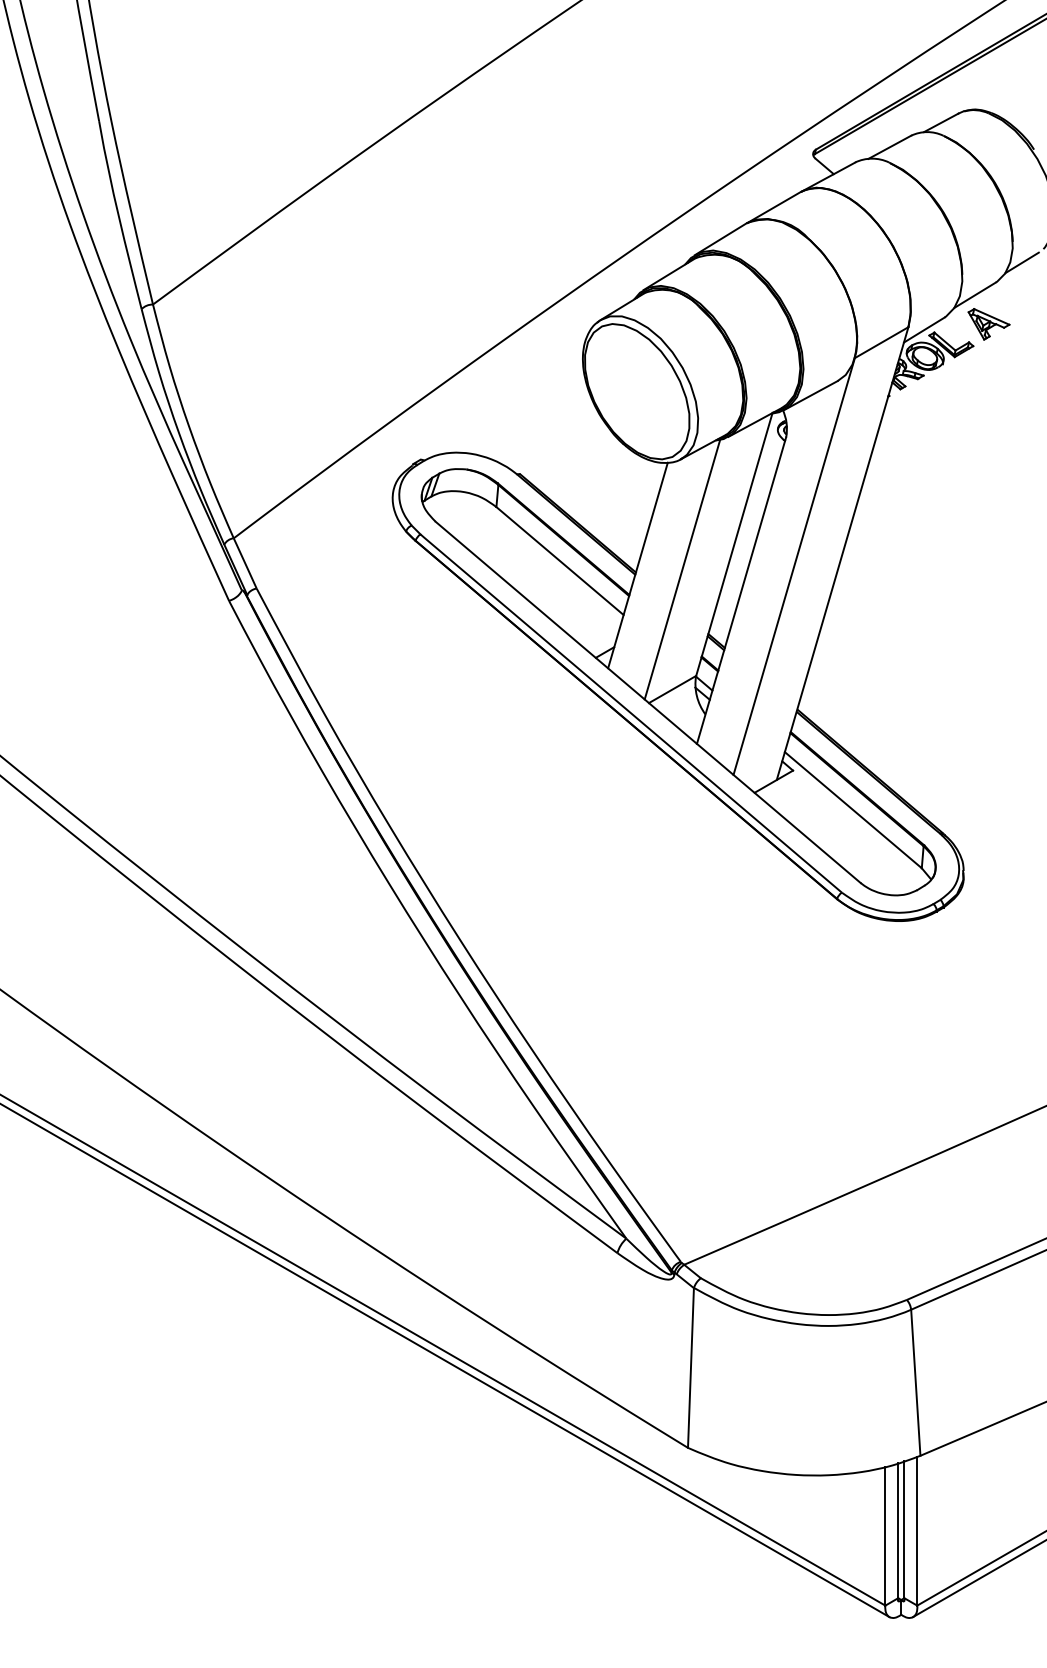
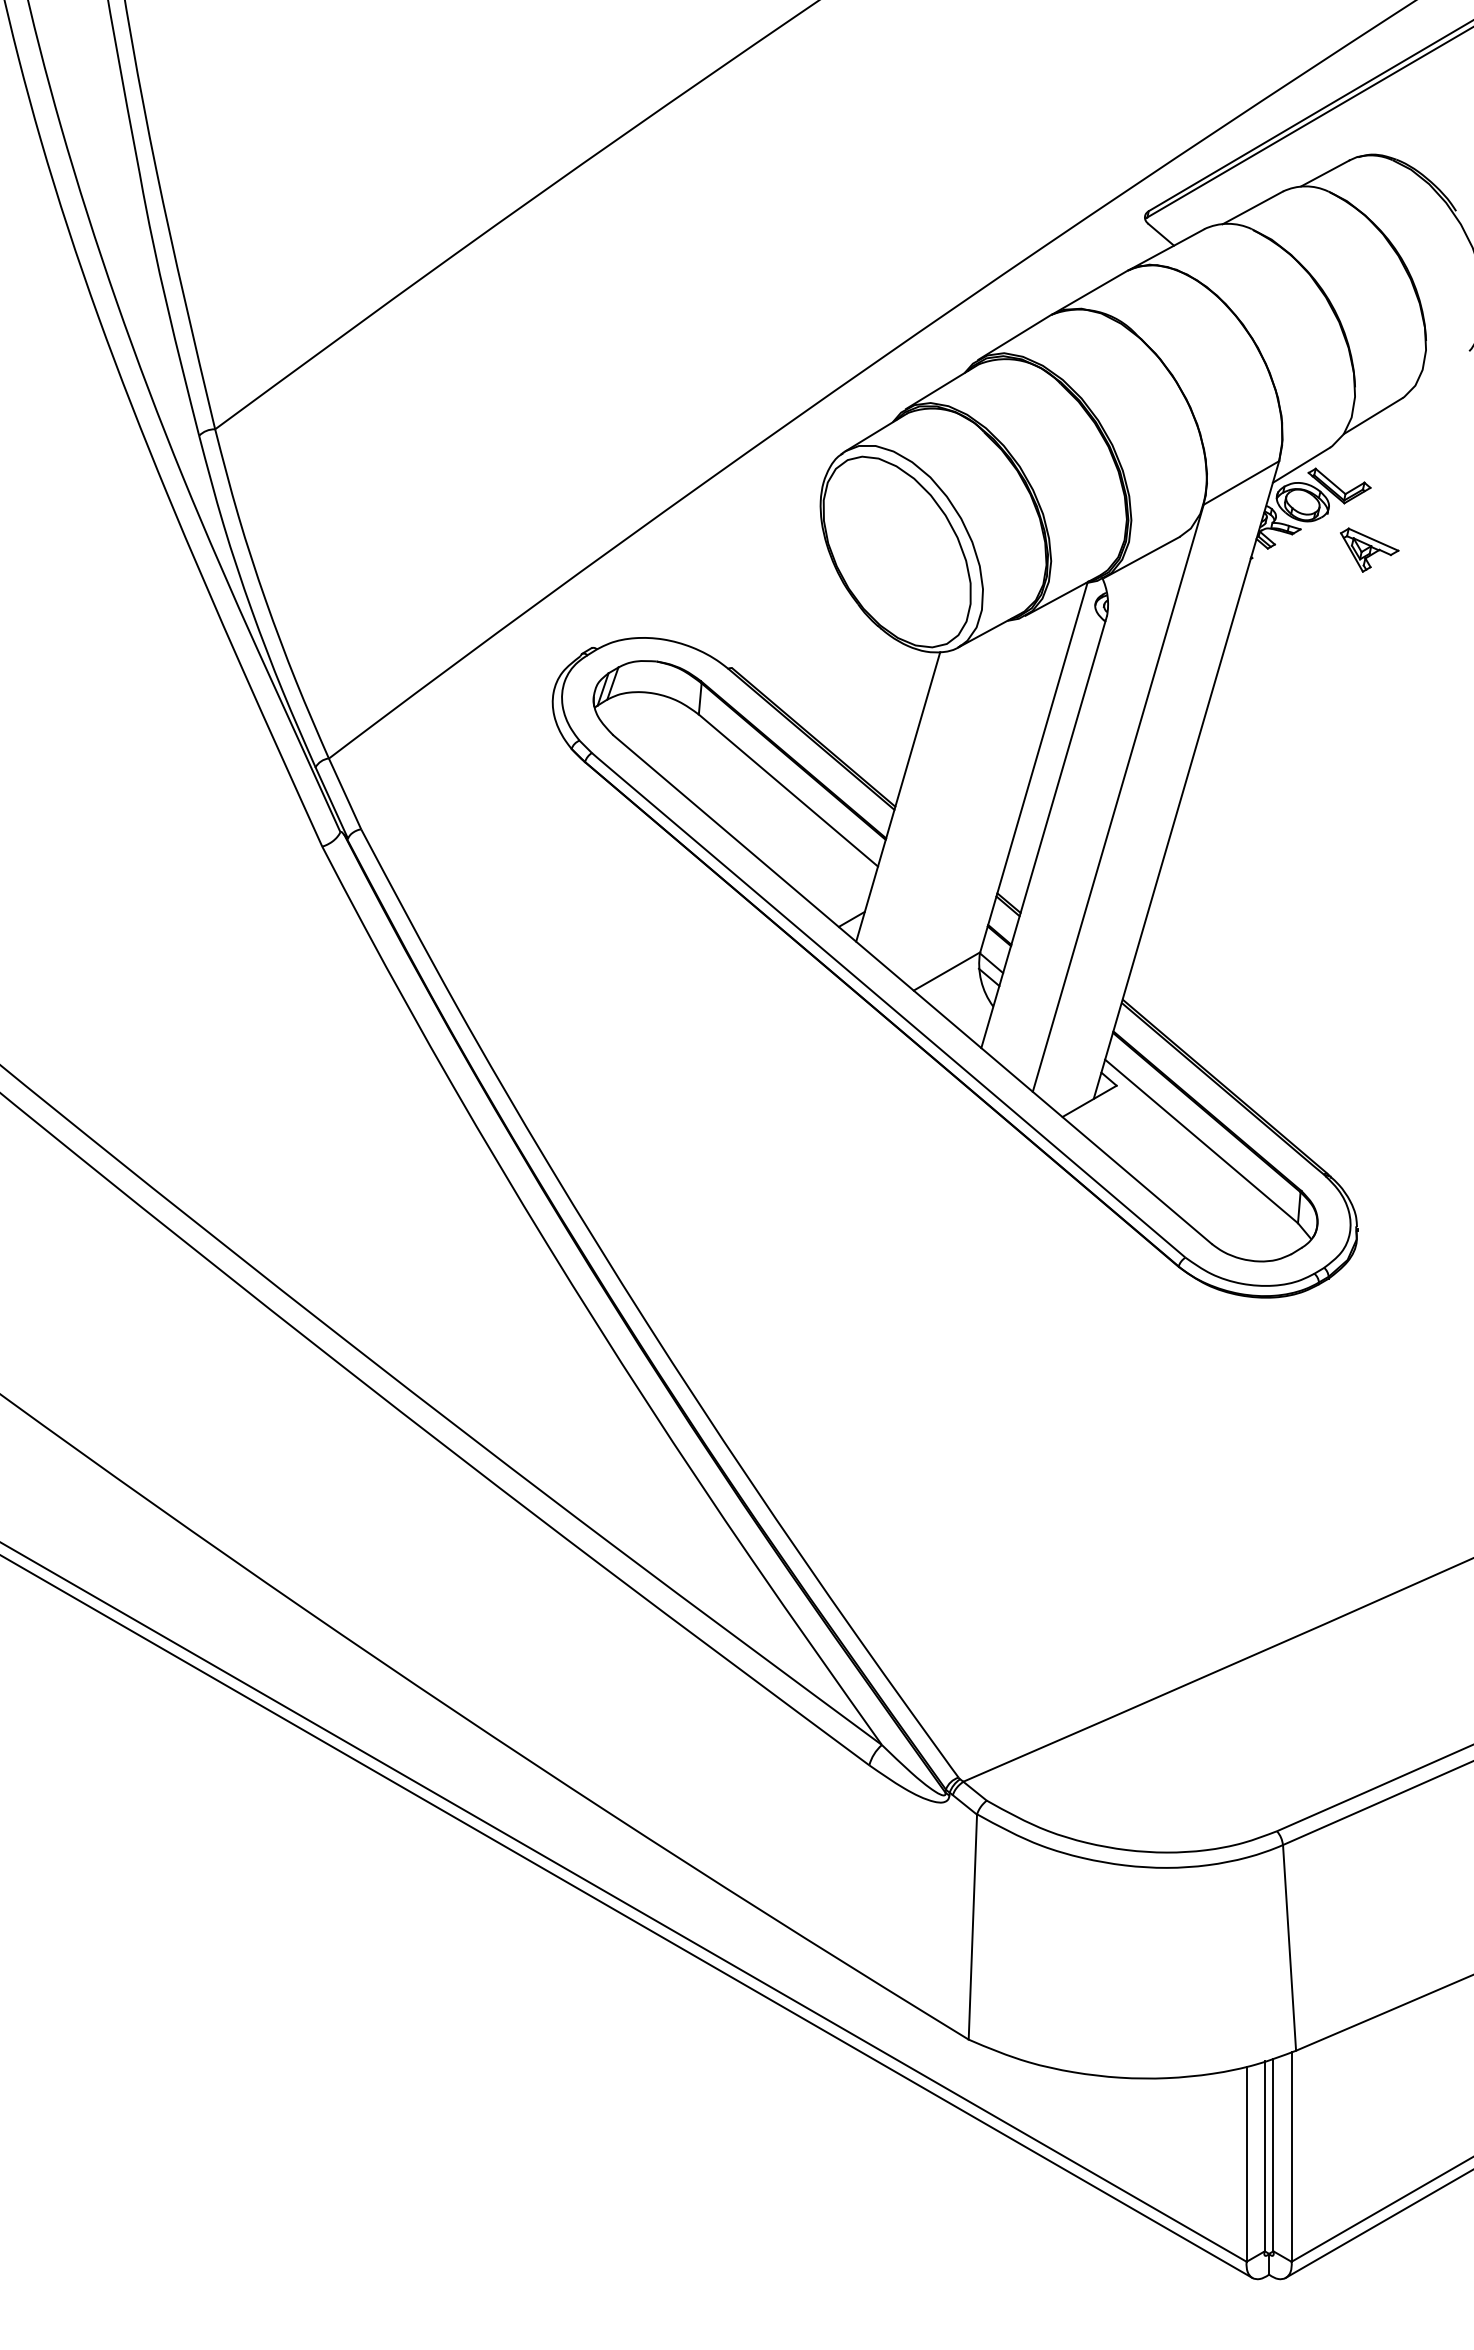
line: (1021, 262) -> (1438, 370), removed
part: (988, 323) -> (1369, 549), moved
line: (682, 568) -> (960, 801), removed

